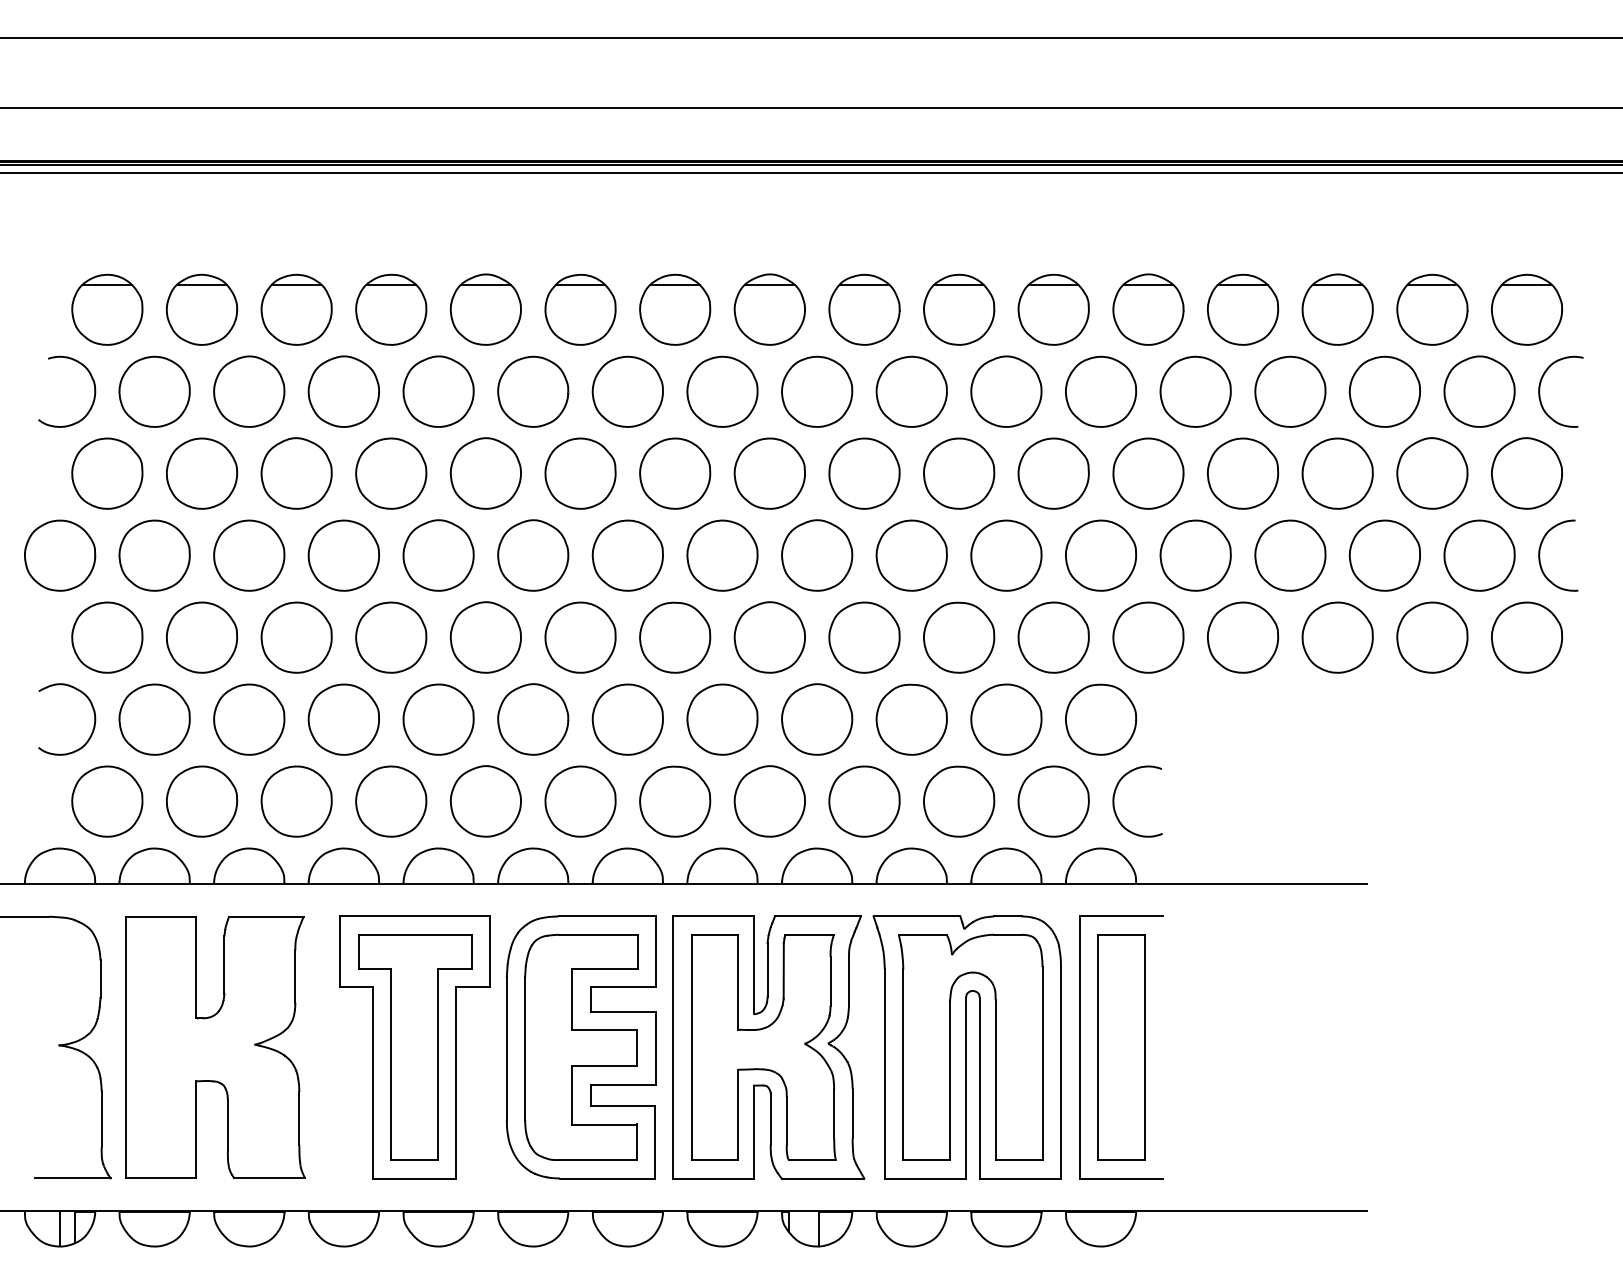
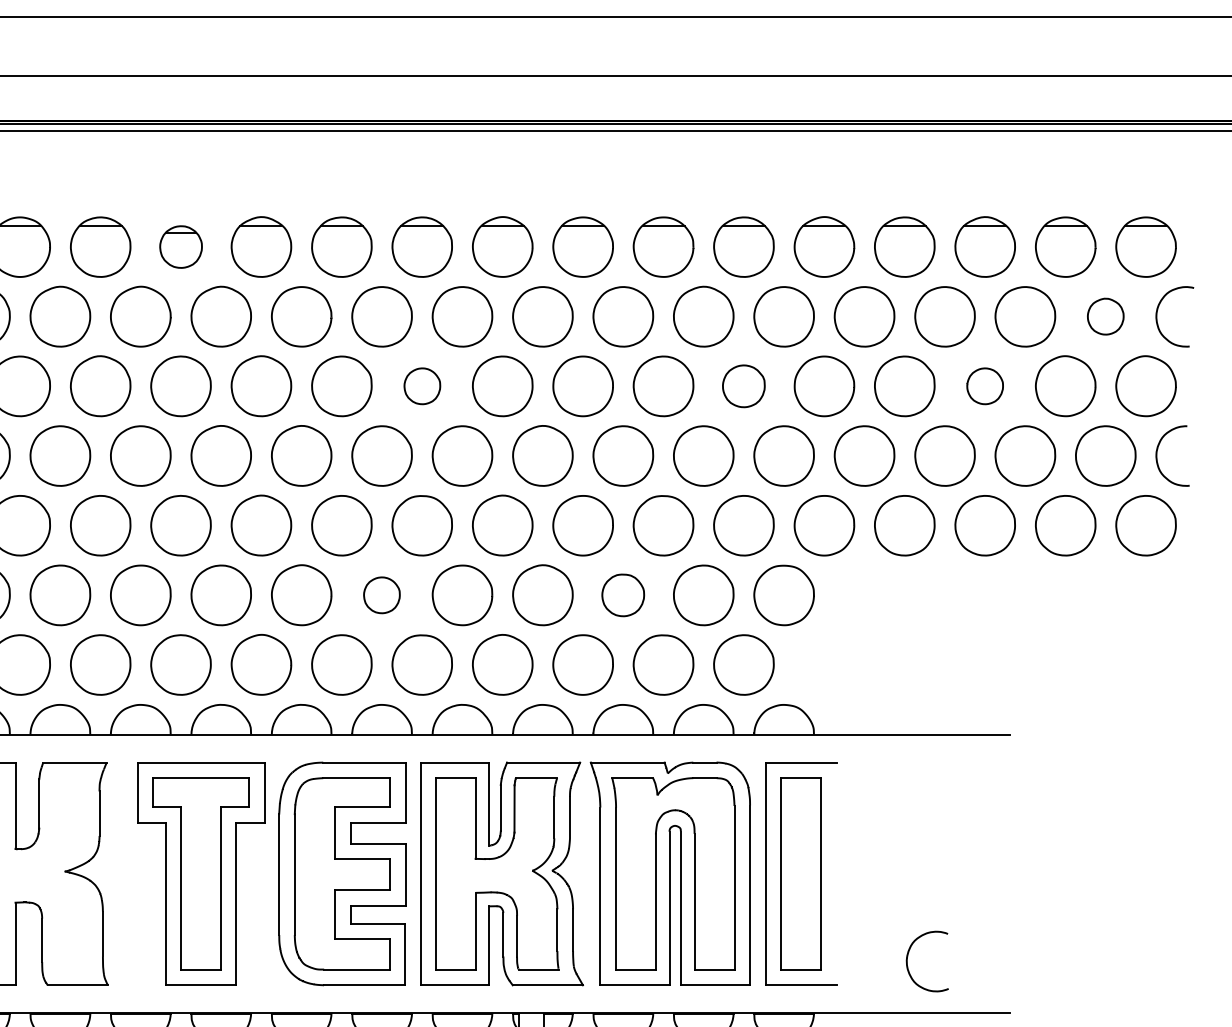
part: (391, 309) -> (181, 246), size x0.7
part: (1479, 391) -> (1105, 316), size x0.6
part: (675, 473) -> (422, 386), size x0.6
part: (1053, 473) -> (743, 386), size x0.7
part: (1337, 473) -> (985, 386), size x0.6
part: (627, 719) -> (381, 595), size x0.6
part: (911, 719) -> (623, 595), size x0.7
curve: (1114, 801) -> (907, 961), moved

